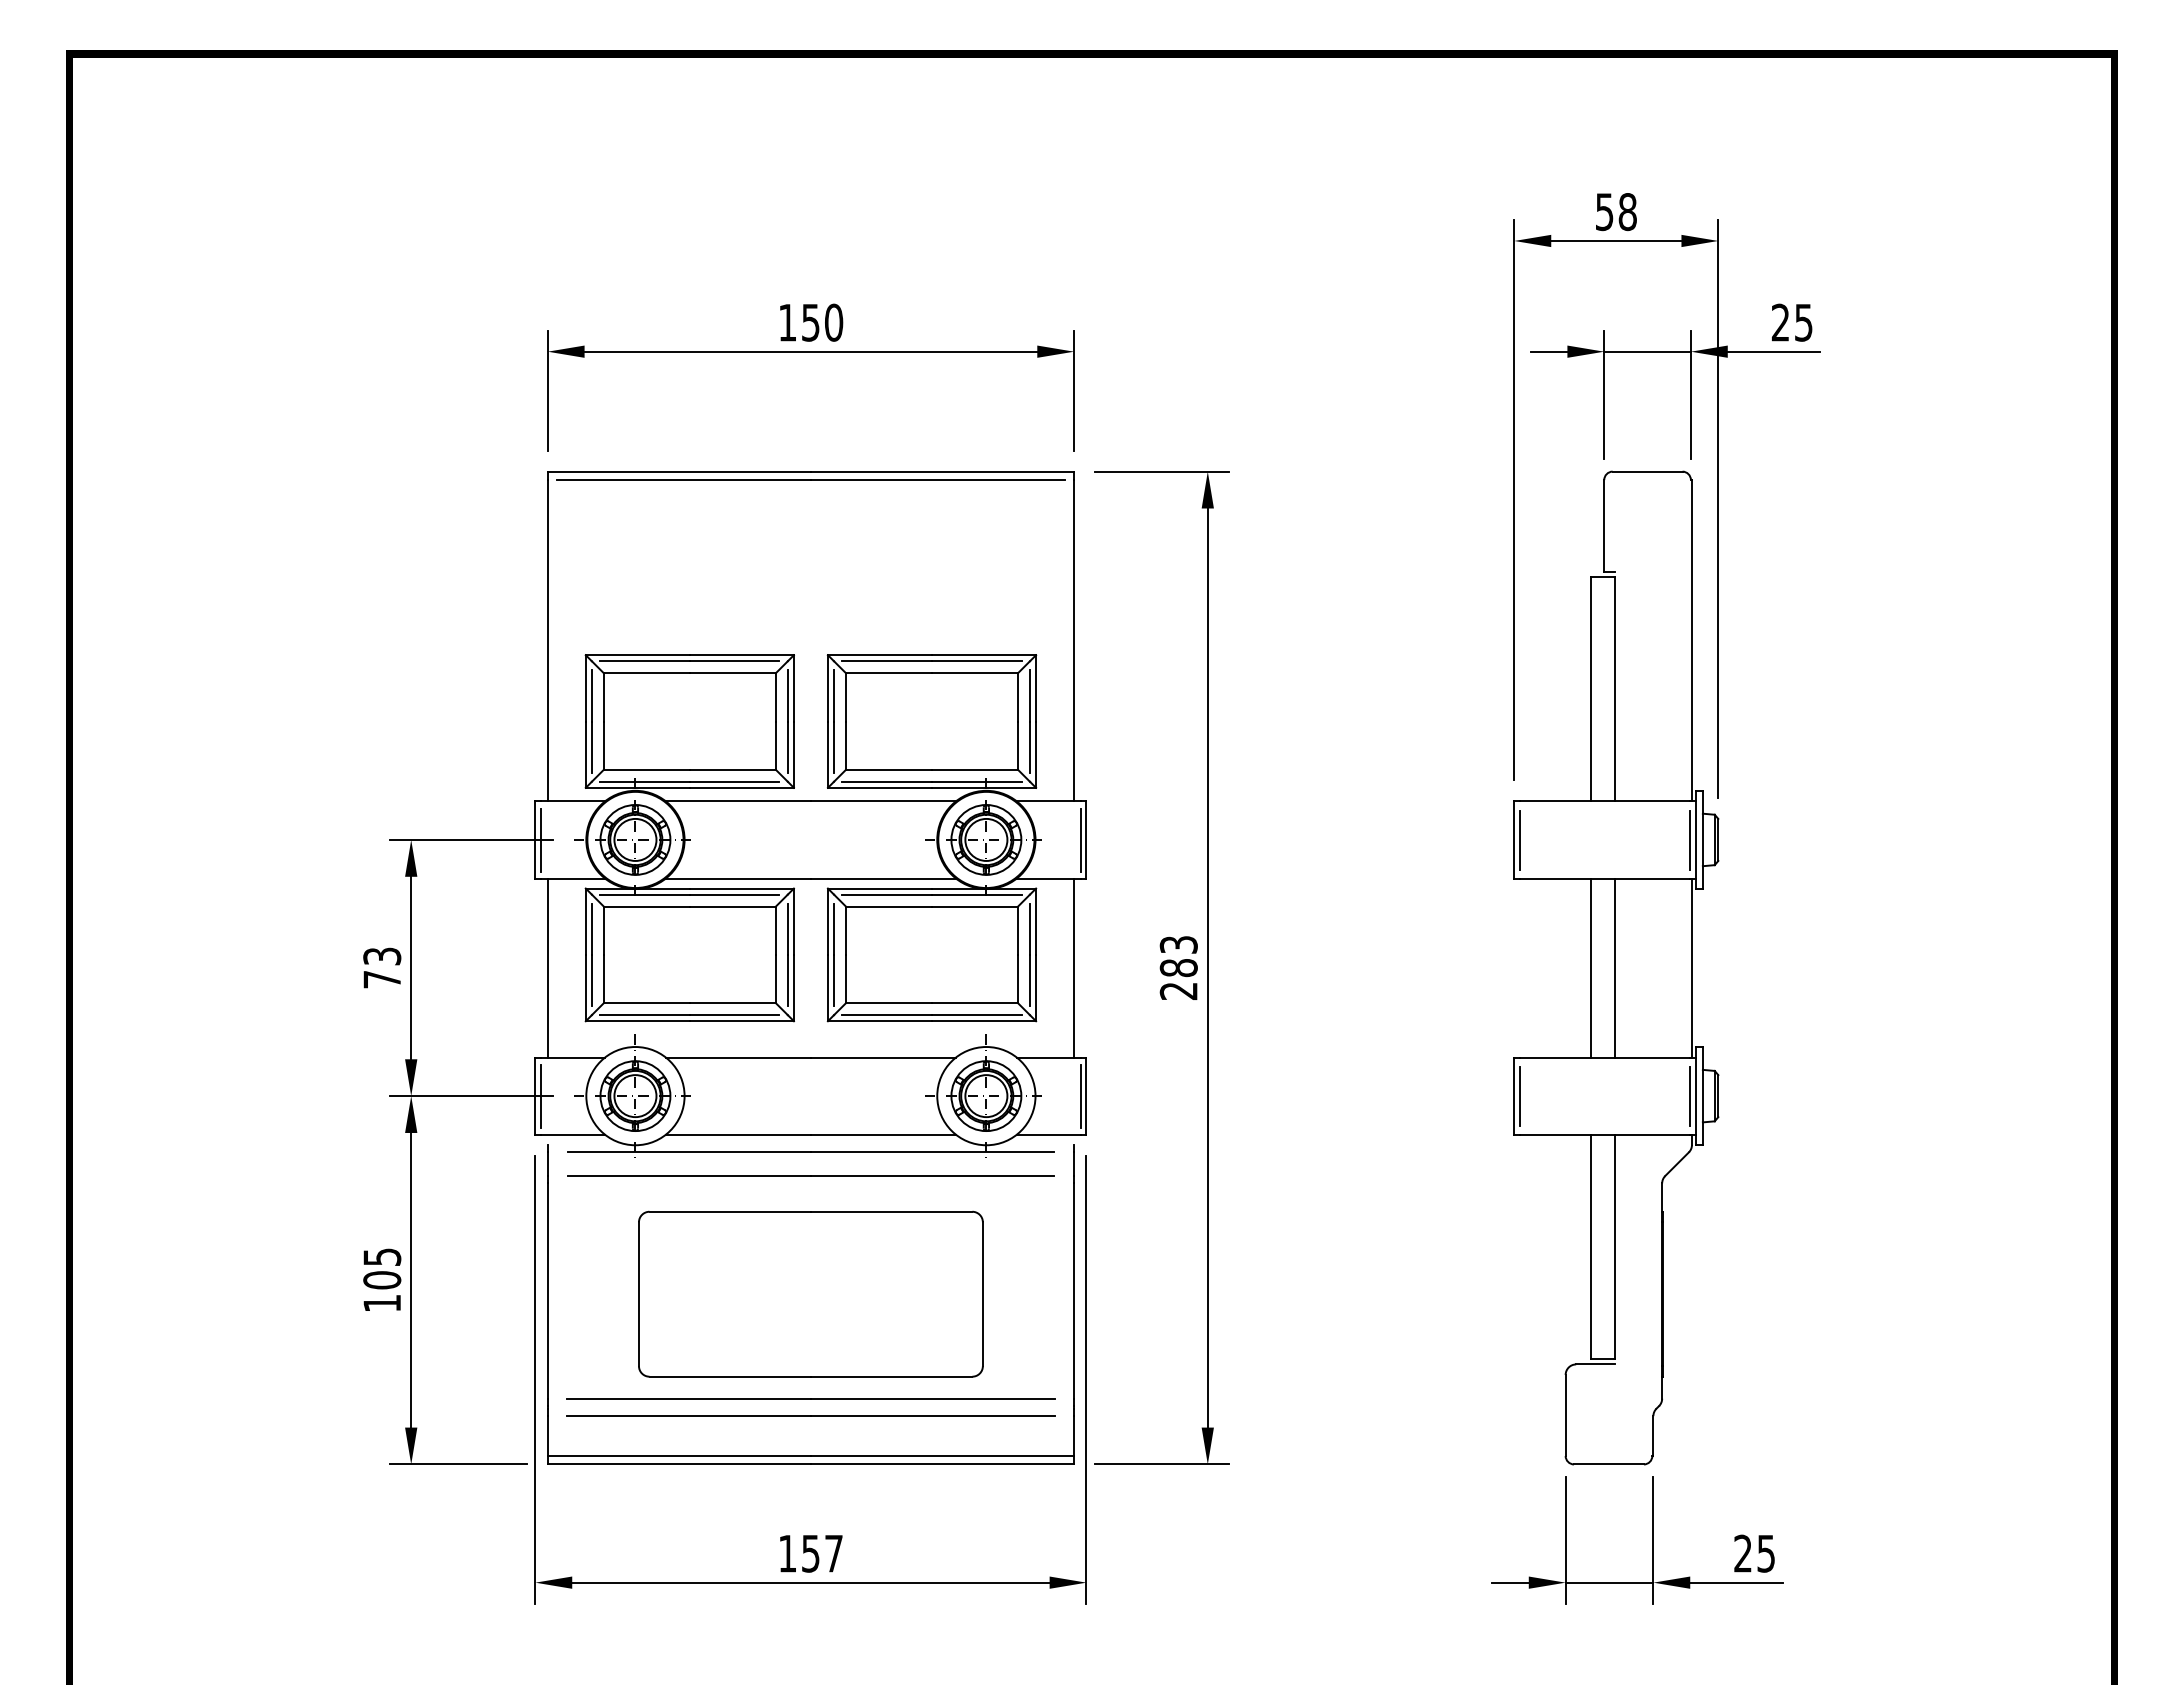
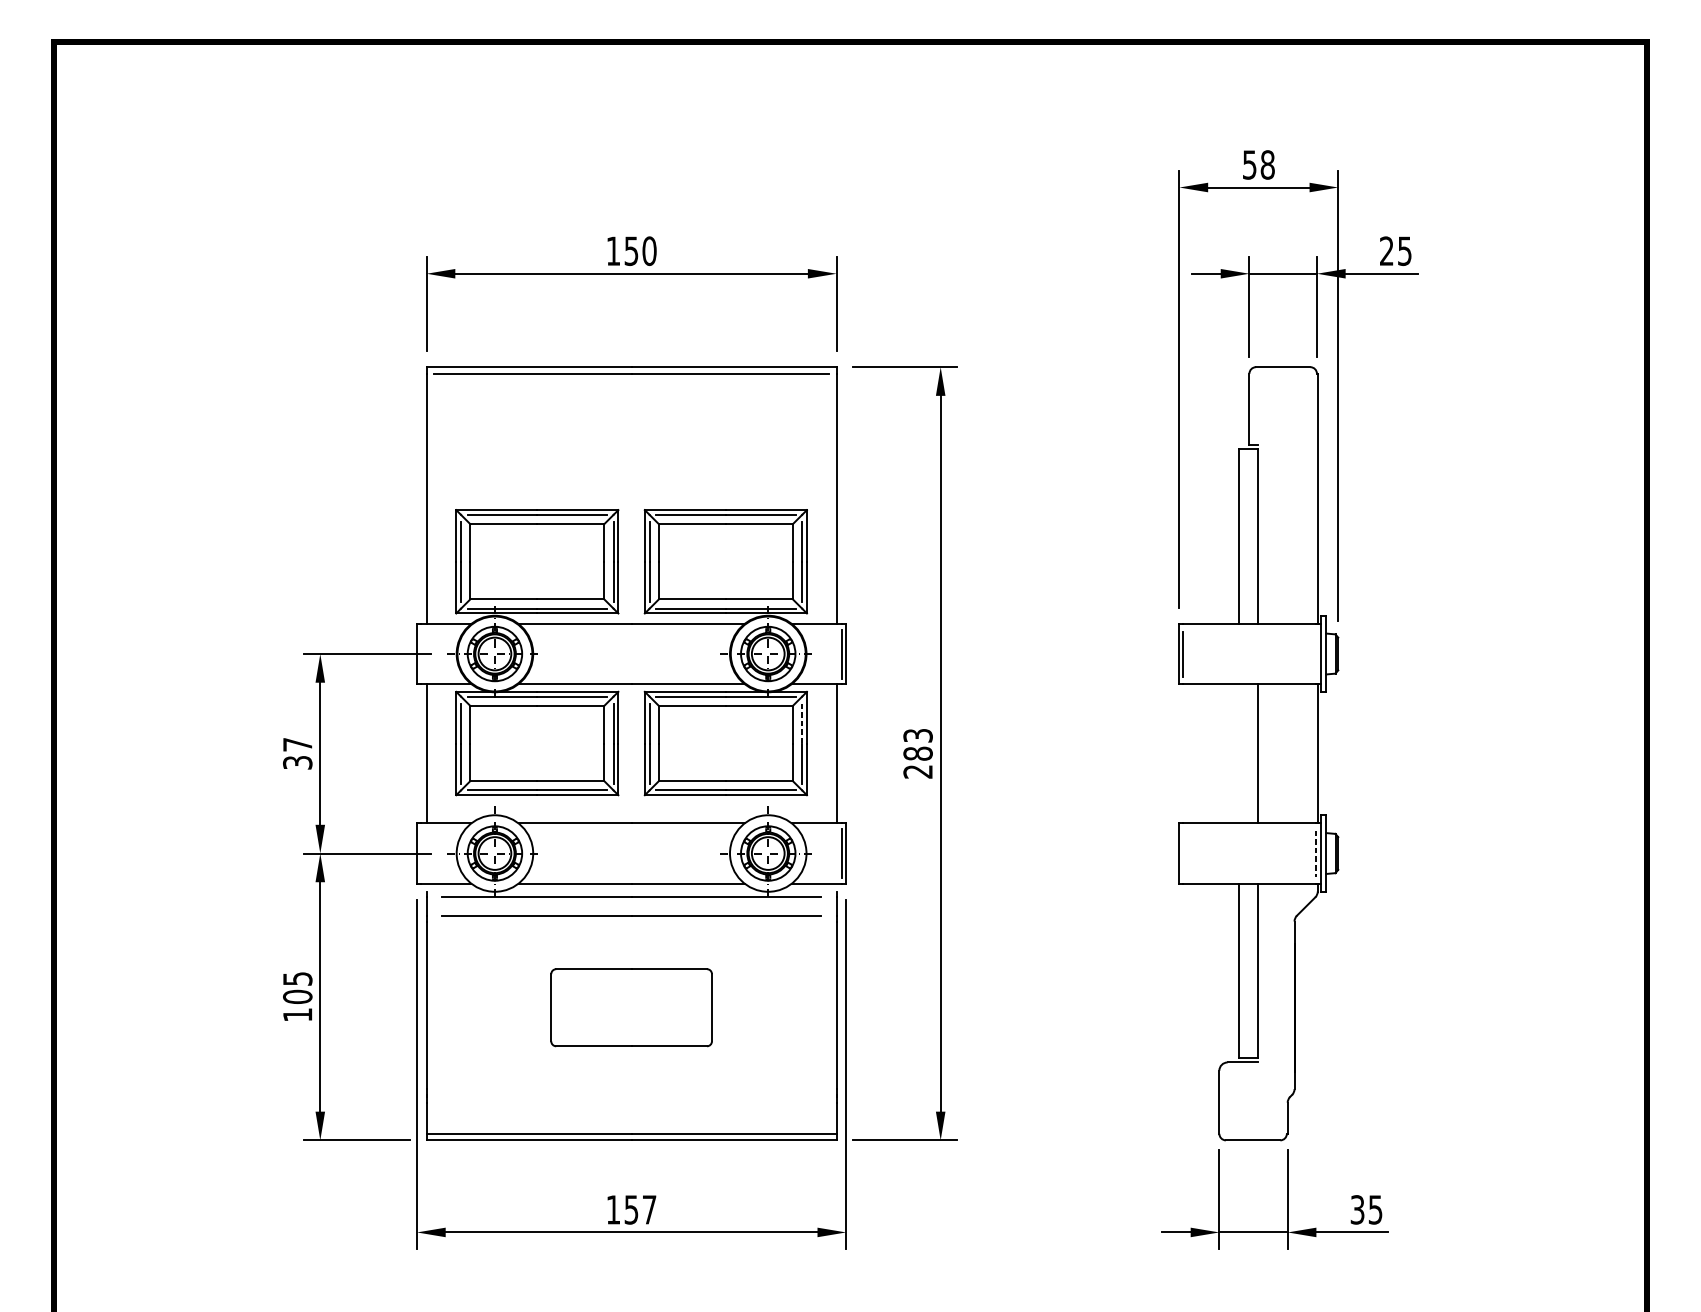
line: (540, 839) -> (420, 653), removed
line: (1690, 839) -> (1316, 653), removed
line: (1029, 929) -> (801, 723), solid -> dashed
text: (382, 967) -> (297, 753), 73 -> 37
line: (1591, 967) -> (1239, 753), removed
line: (540, 1096) -> (420, 853), removed
line: (1519, 1096) -> (1183, 853), removed
line: (1690, 1096) -> (1316, 853), solid -> dashed
part: (810, 1293) -> (631, 1007), size x0.6
line: (810, 1398) -> (631, 1089), removed
line: (810, 1415) -> (631, 1102), removed
text: (1742, 1553) -> (1357, 1209), 25 -> 35

